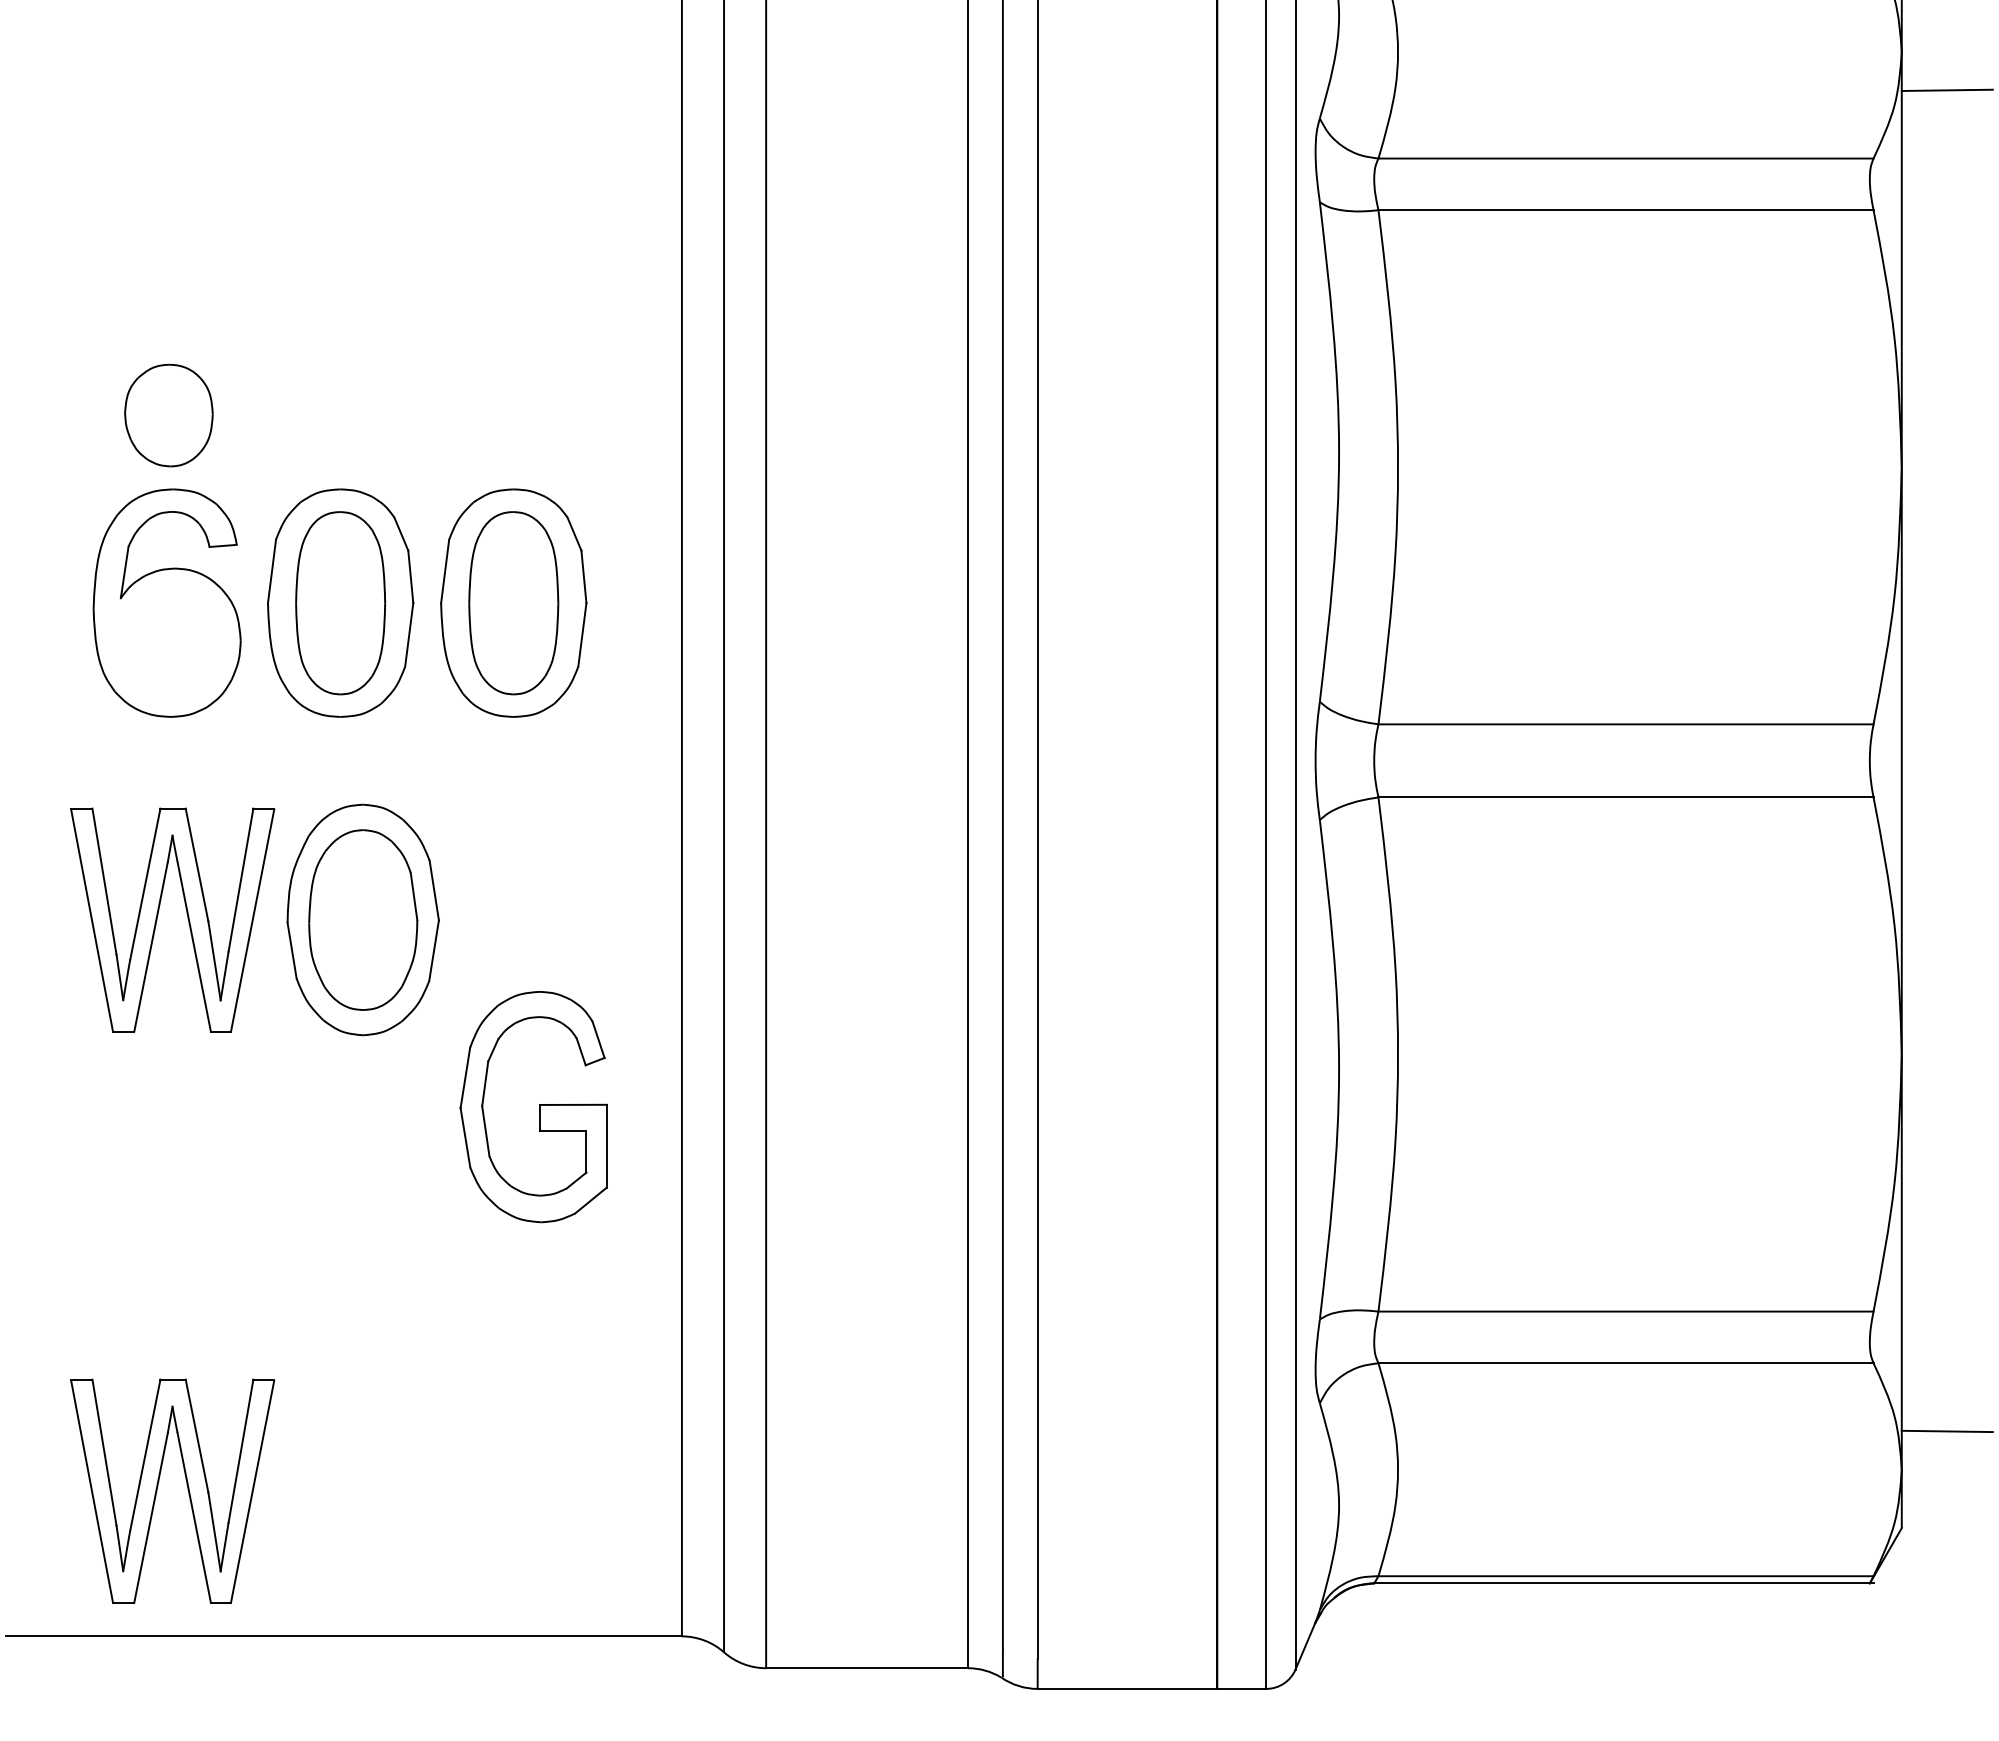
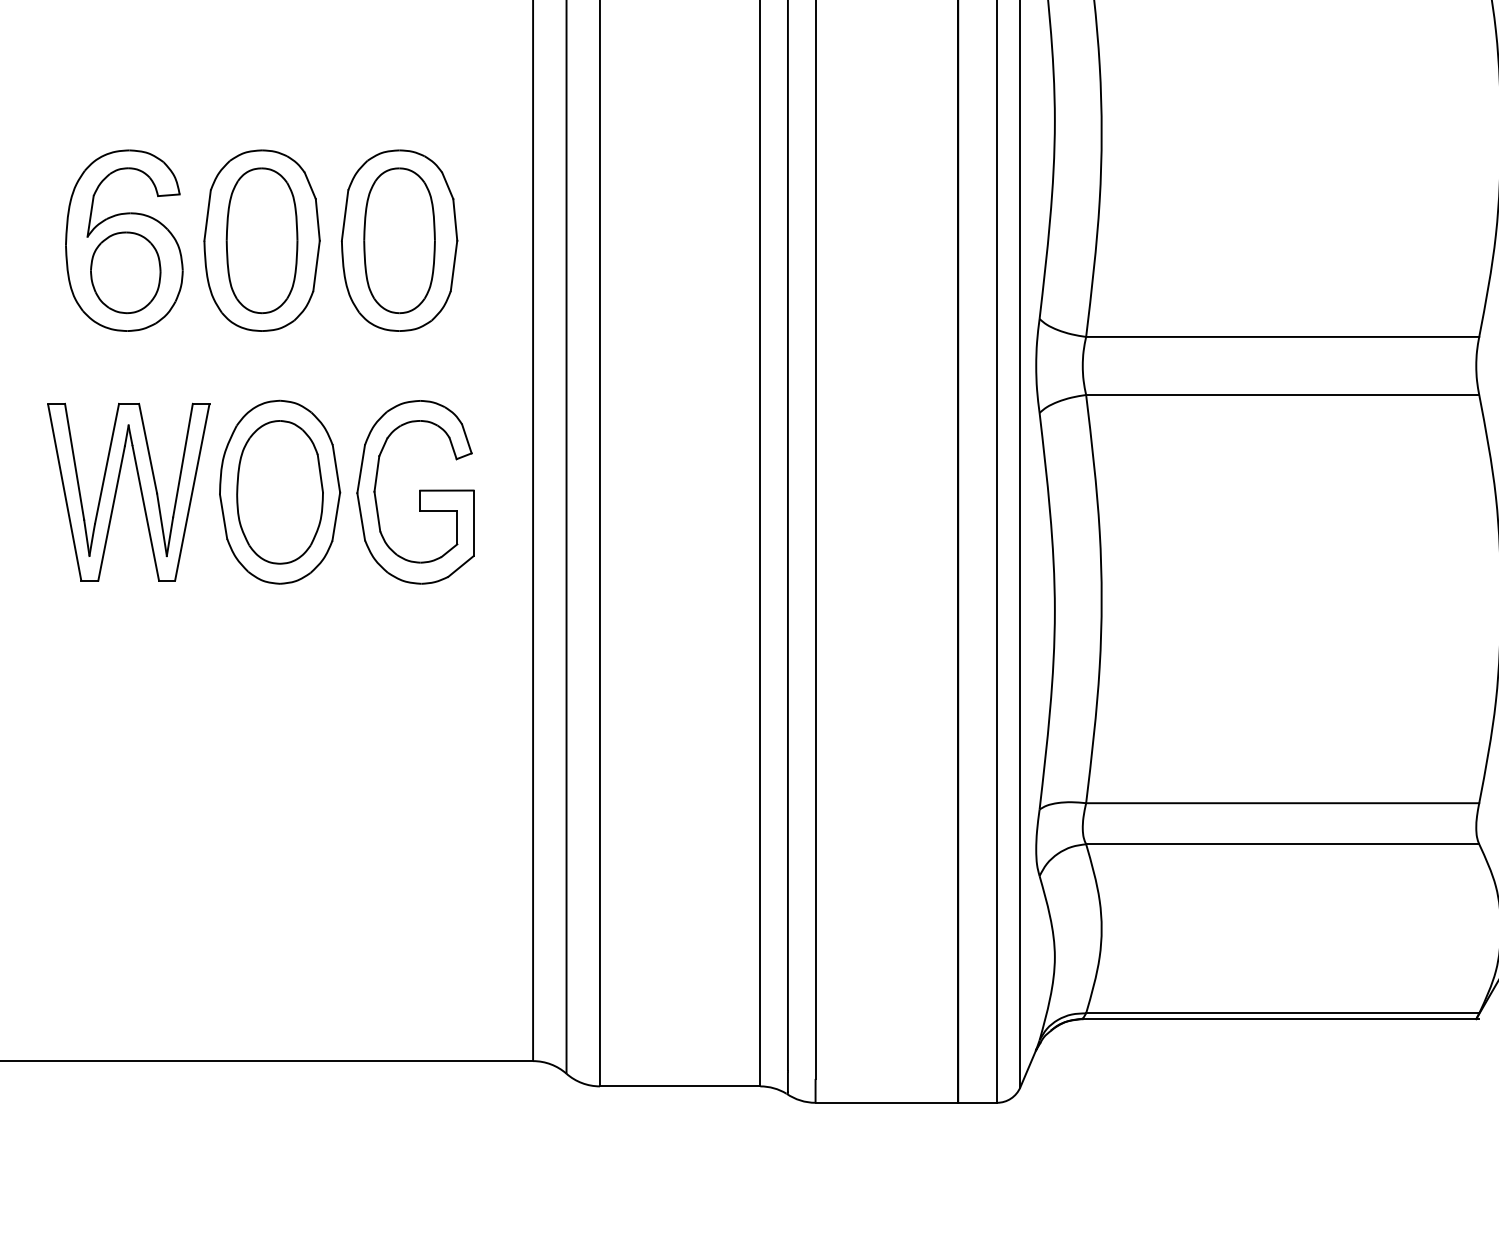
part: (168, 415) -> (125, 272), moved
part: (533, 1107) -> (415, 492), moved
part: (158, 1486) -> (117, 942), removed

